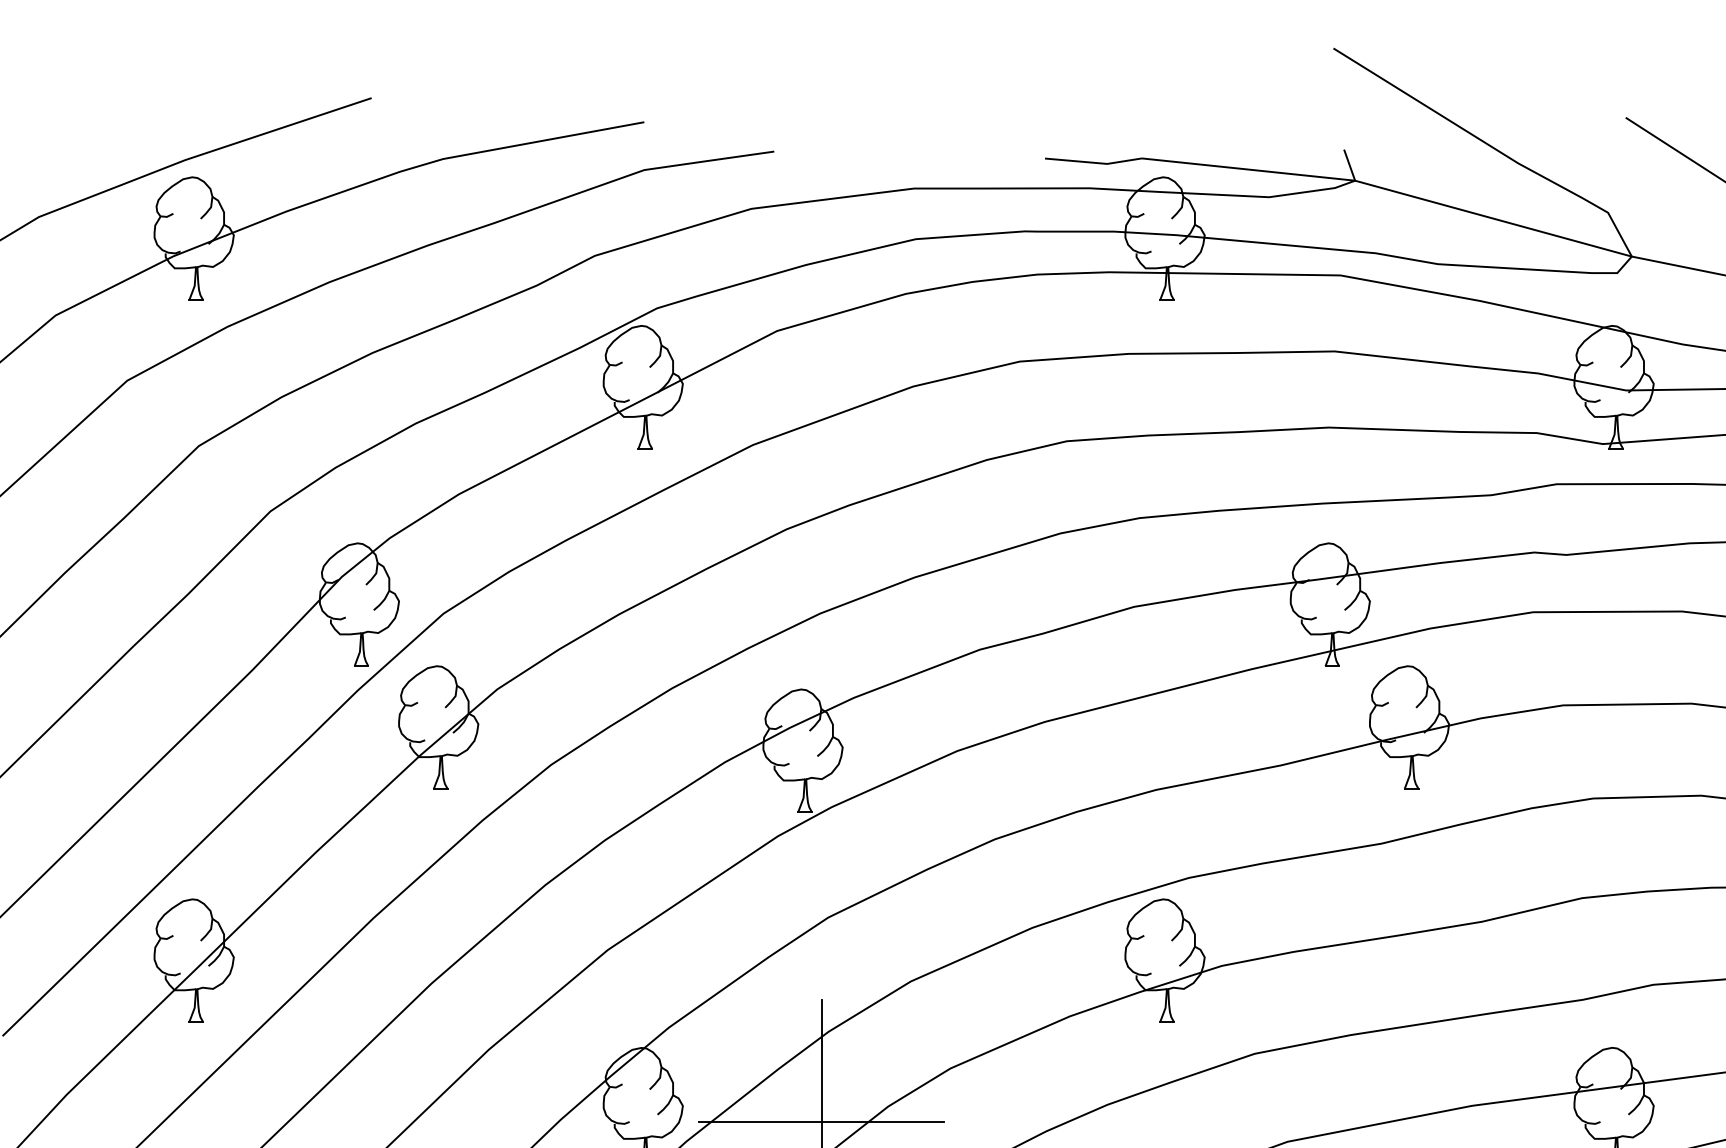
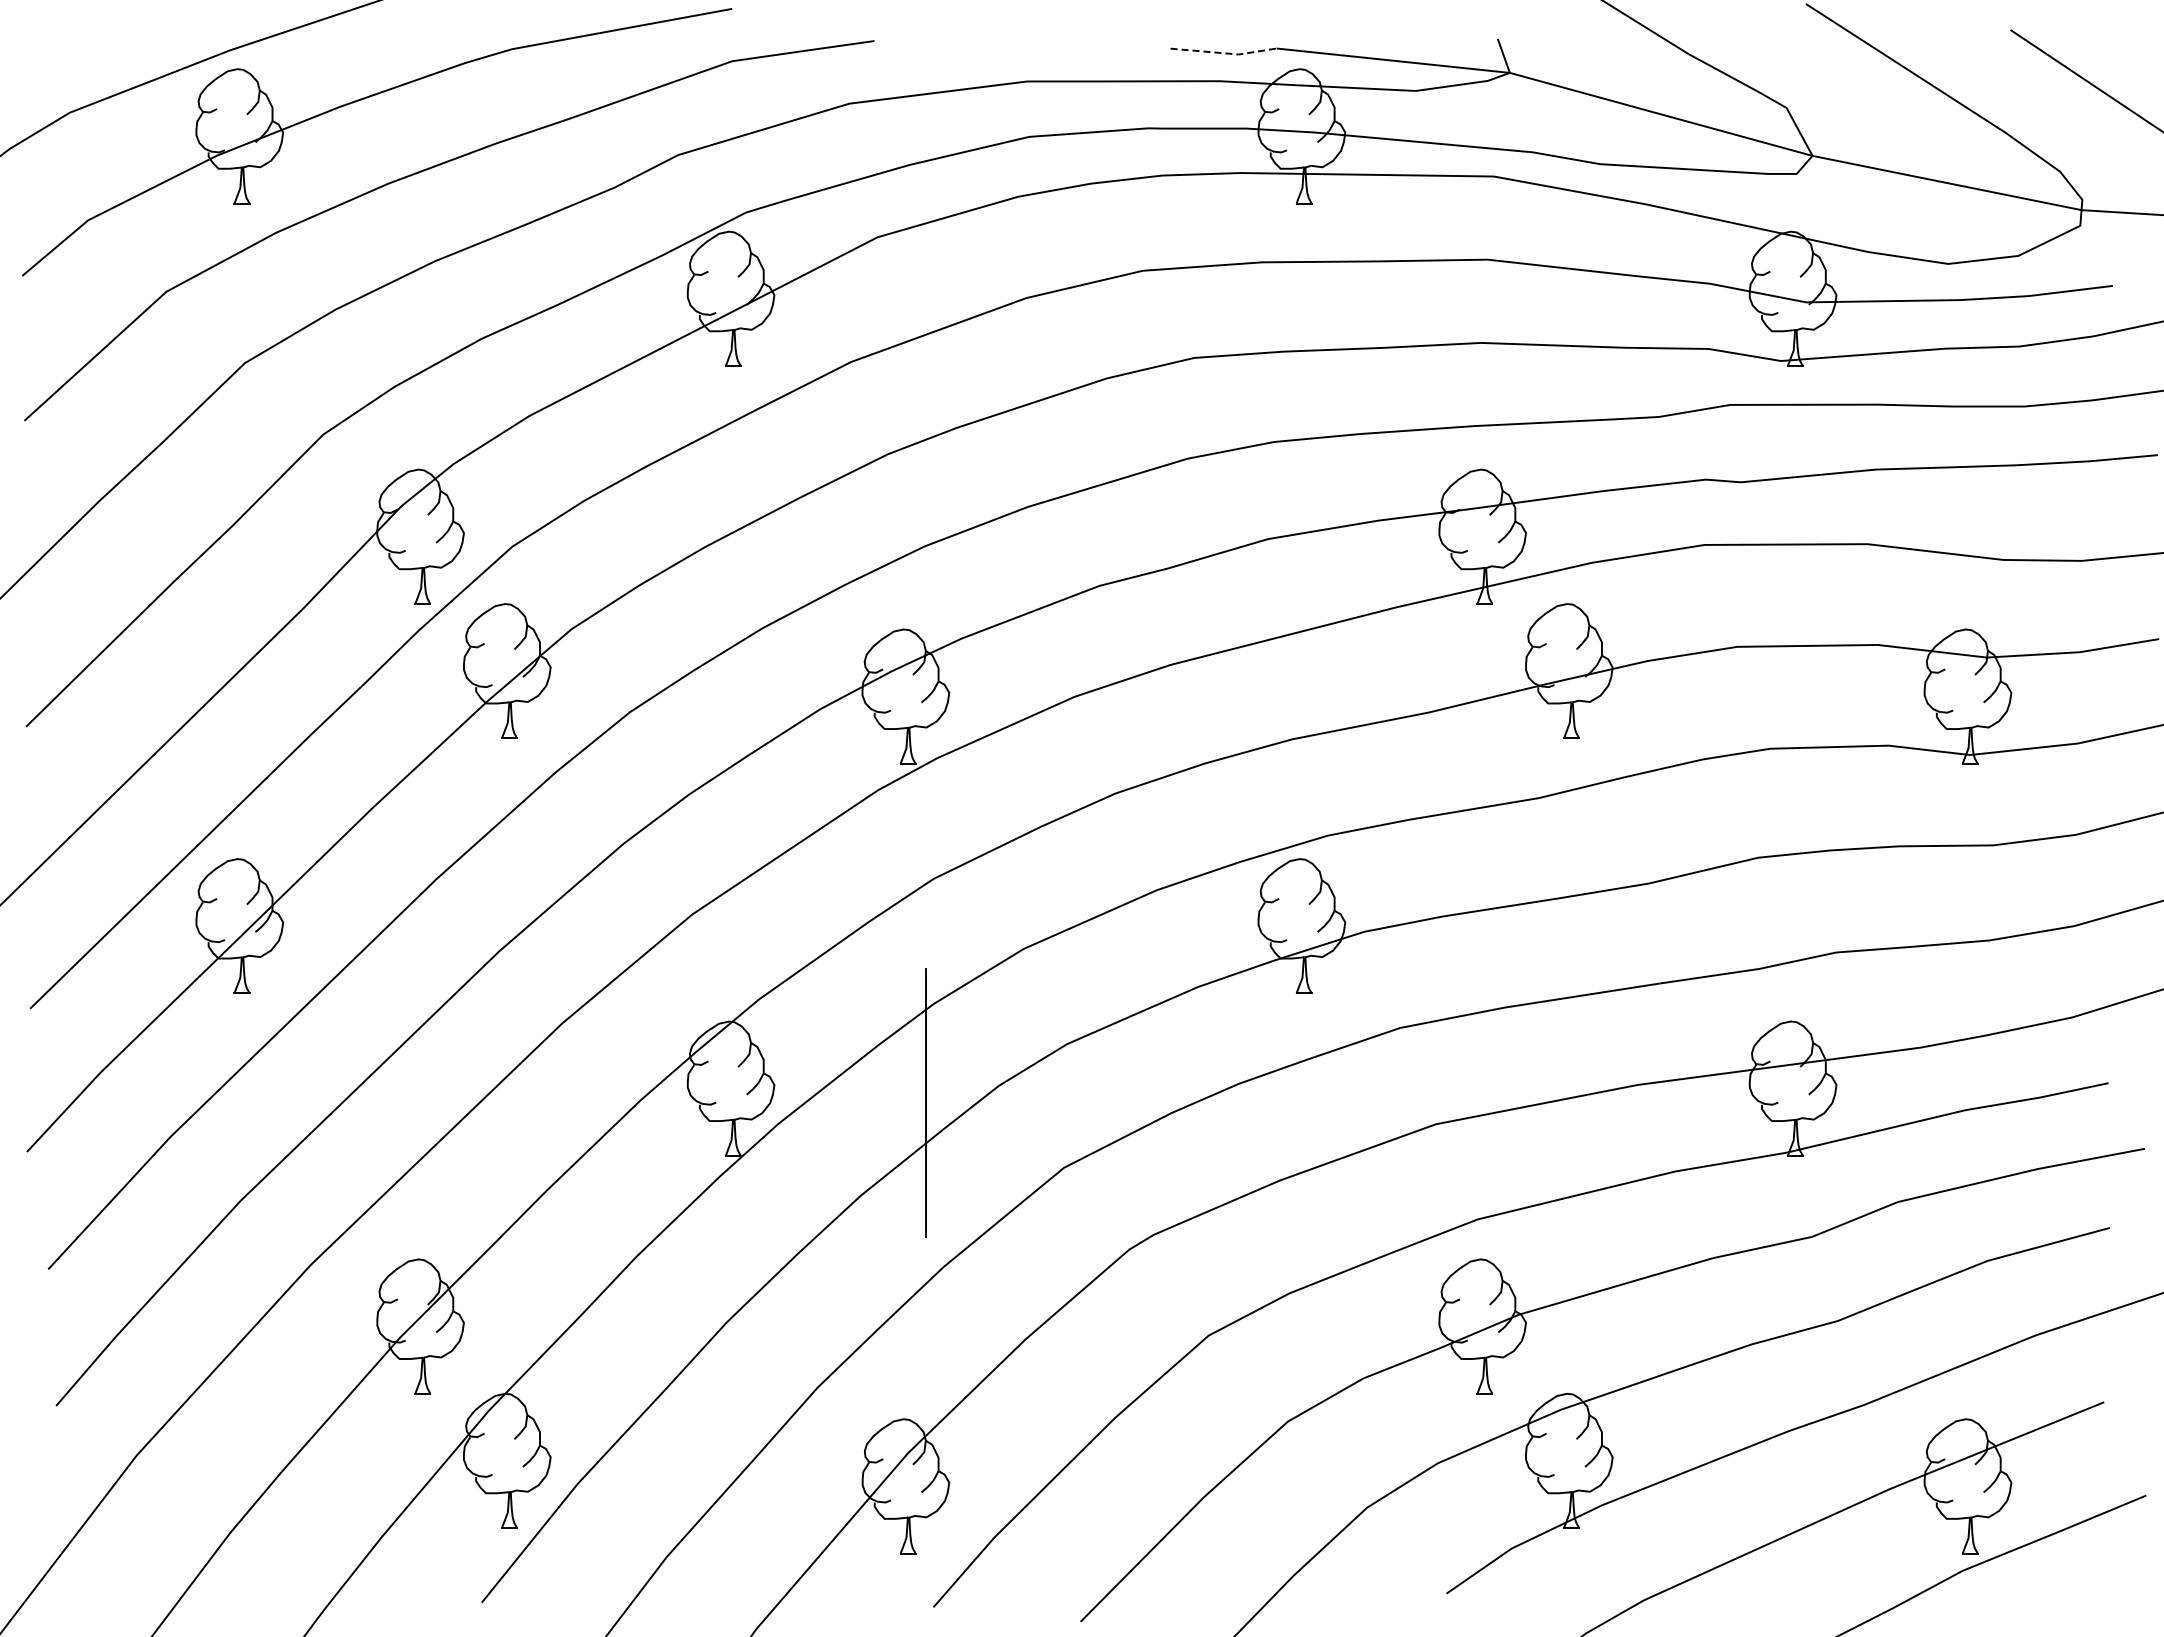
line: (1094, 162) -> (1224, 53), solid -> dashed
line: (821, 1122) -> (926, 1103), removed

